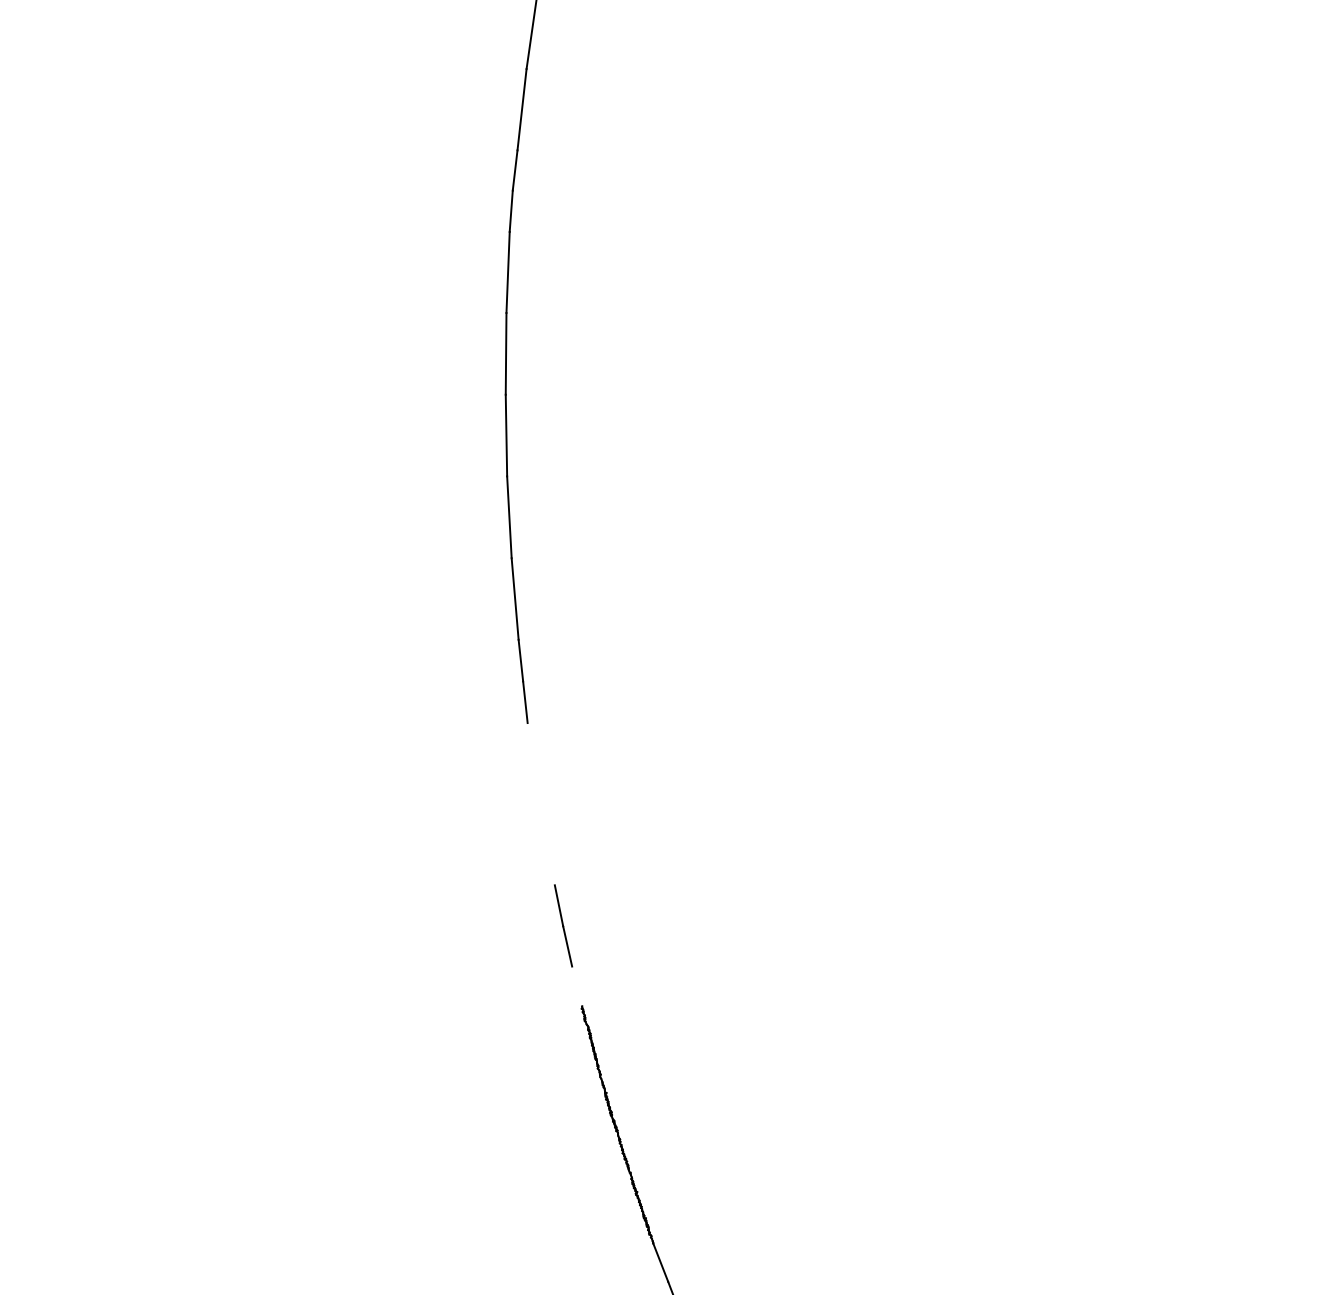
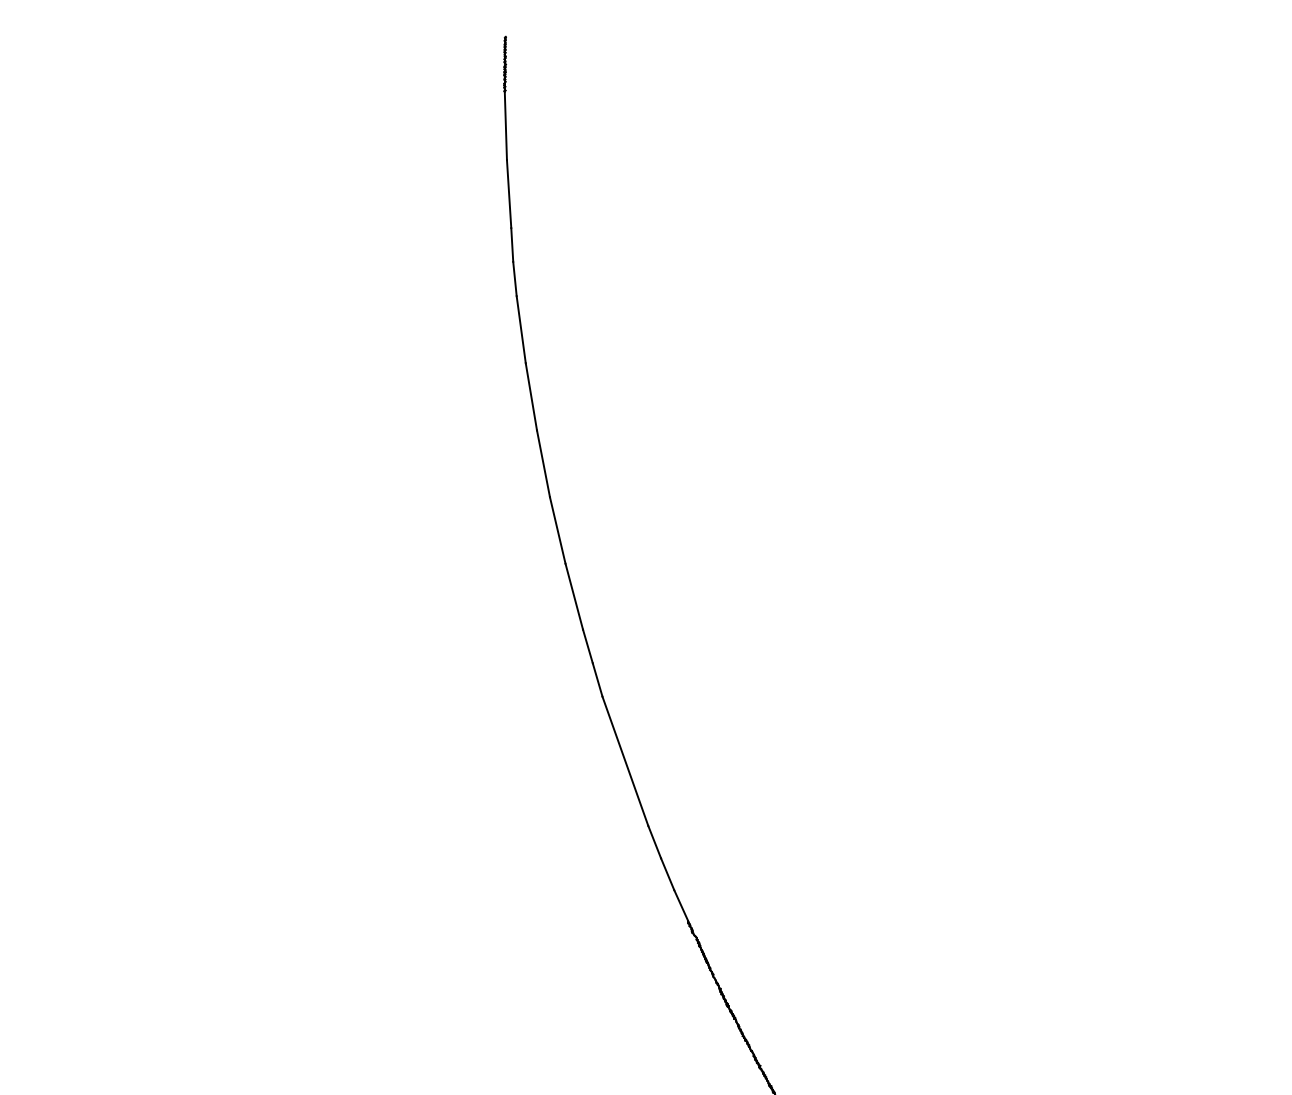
line: (541, 803) -> (625, 760), added
line: (577, 986) -> (681, 905), added

